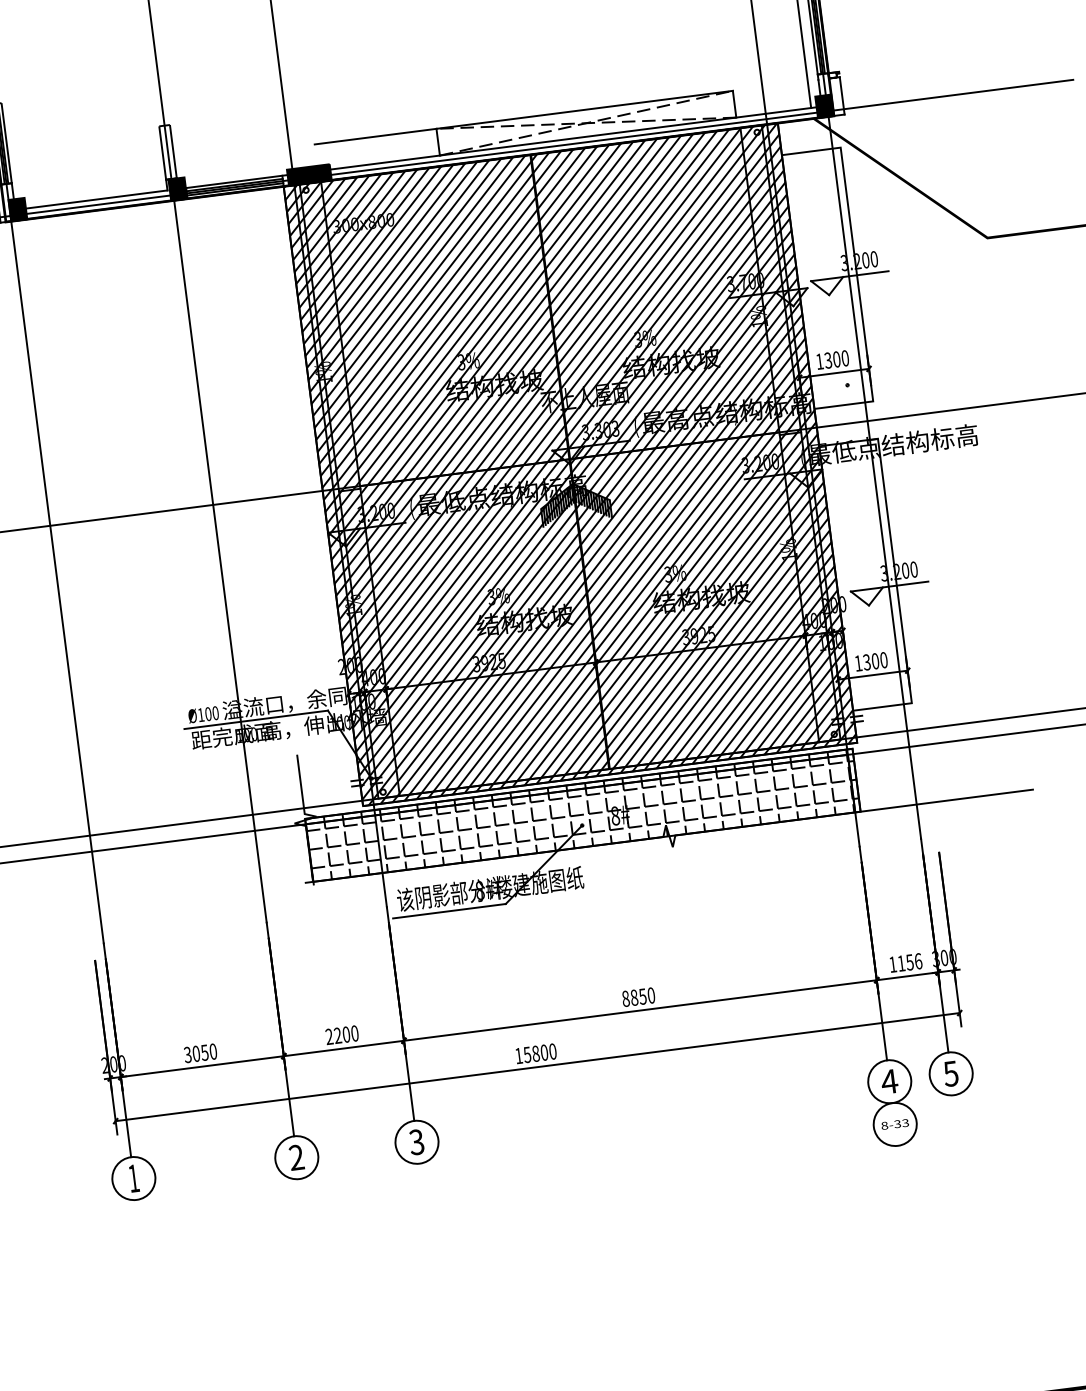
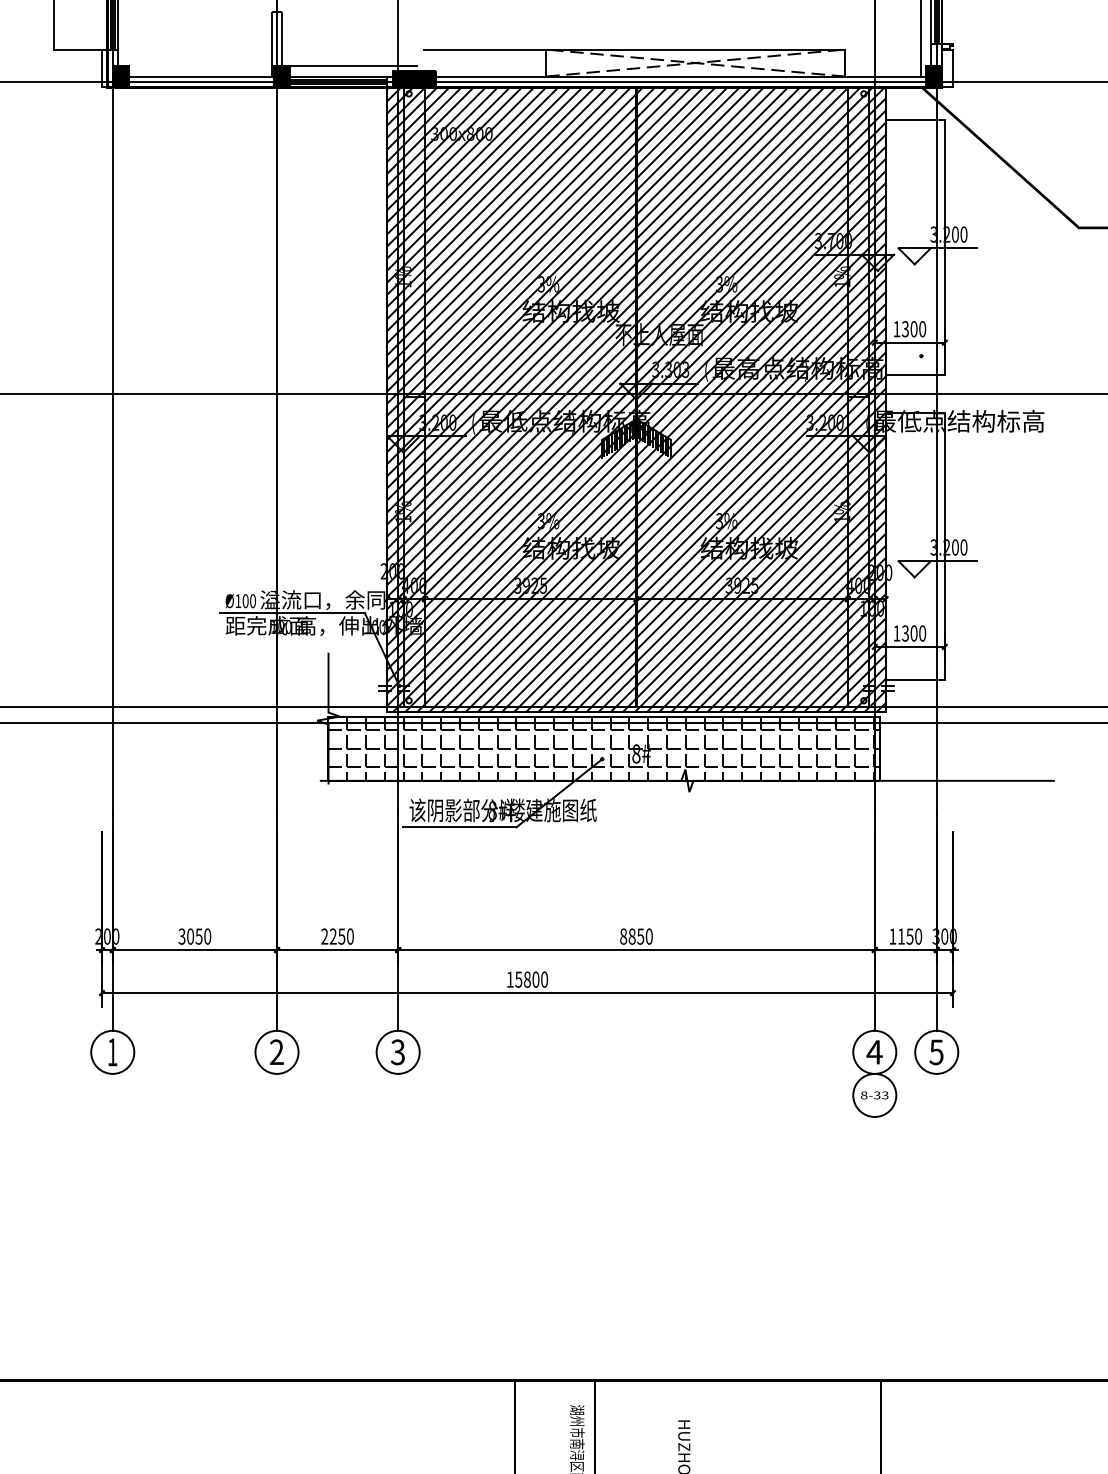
line: (247, 169) -> (353, 65), added
text: (918, 961) -> (918, 936), 1156 -> 1150
text: (346, 1034) -> (341, 936), 2200 -> 2250

